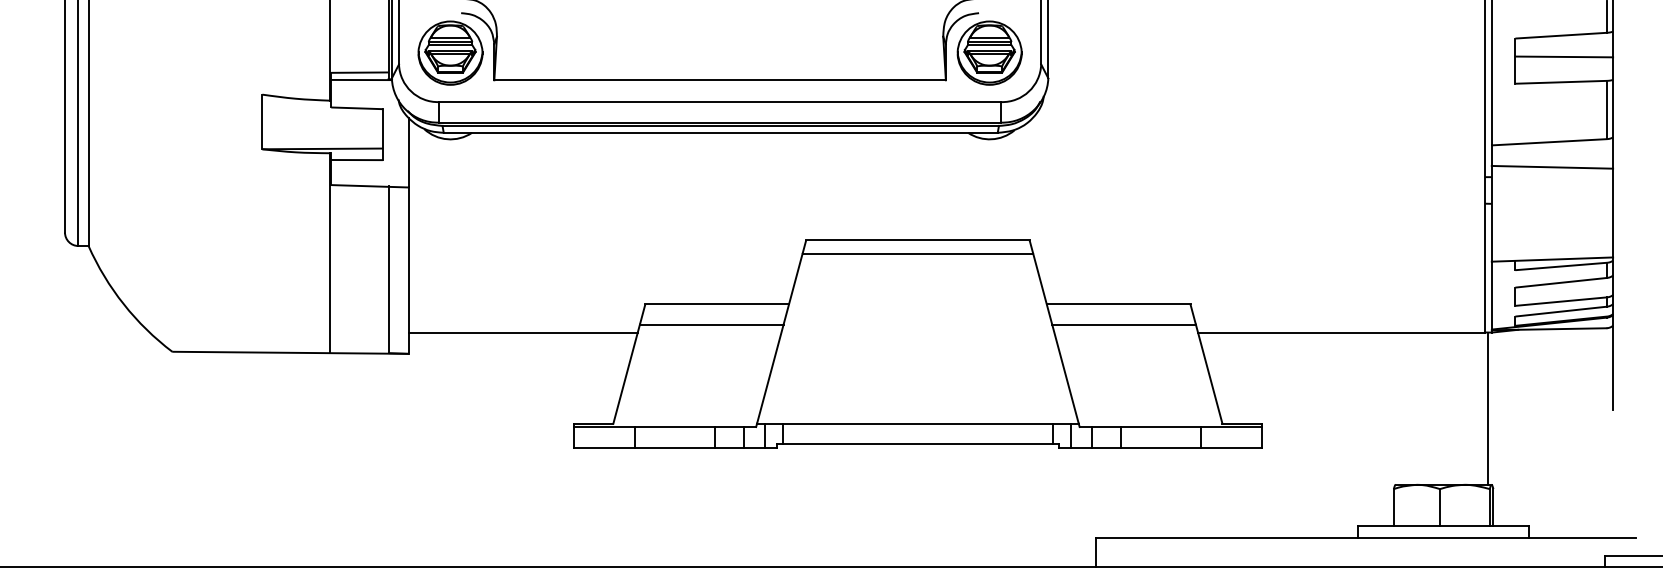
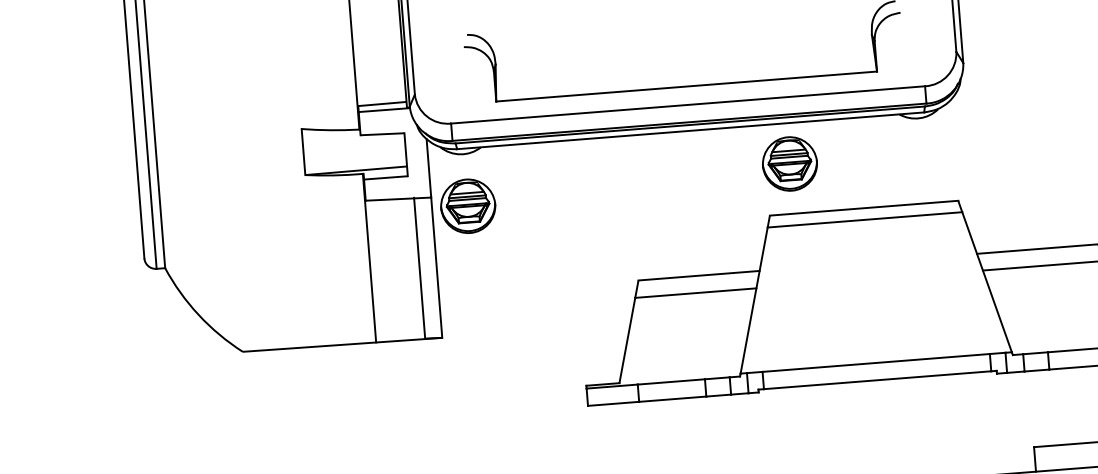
part: (450, 52) -> (468, 205), moved
part: (989, 52) -> (789, 163), moved
line: (522, 332) -> (536, 312), removed

